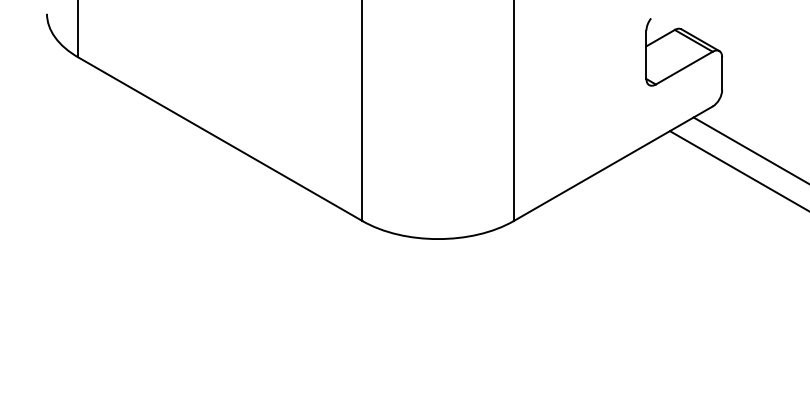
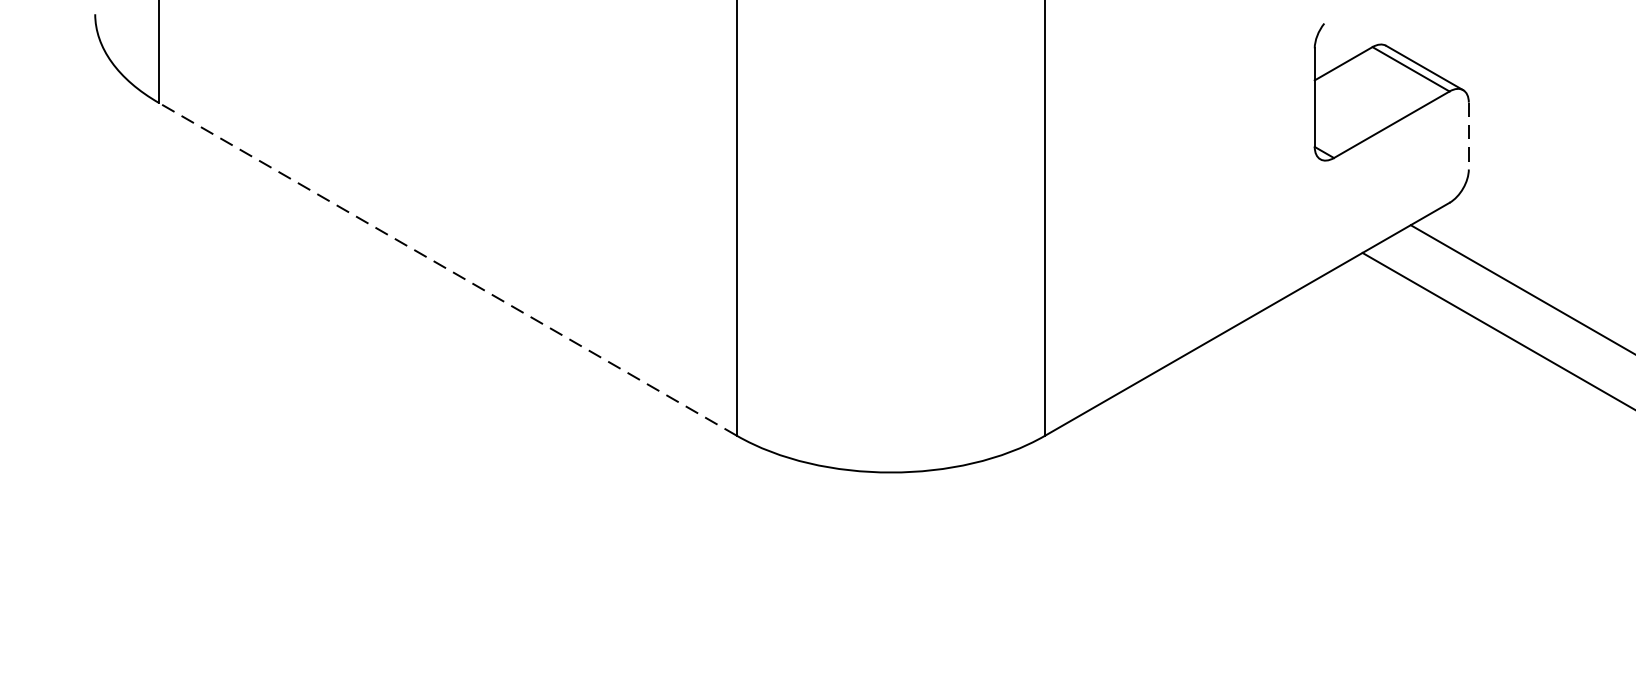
line: (722, 74) -> (1469, 137), solid -> dashed
line: (220, 139) -> (448, 269), solid -> dashed

